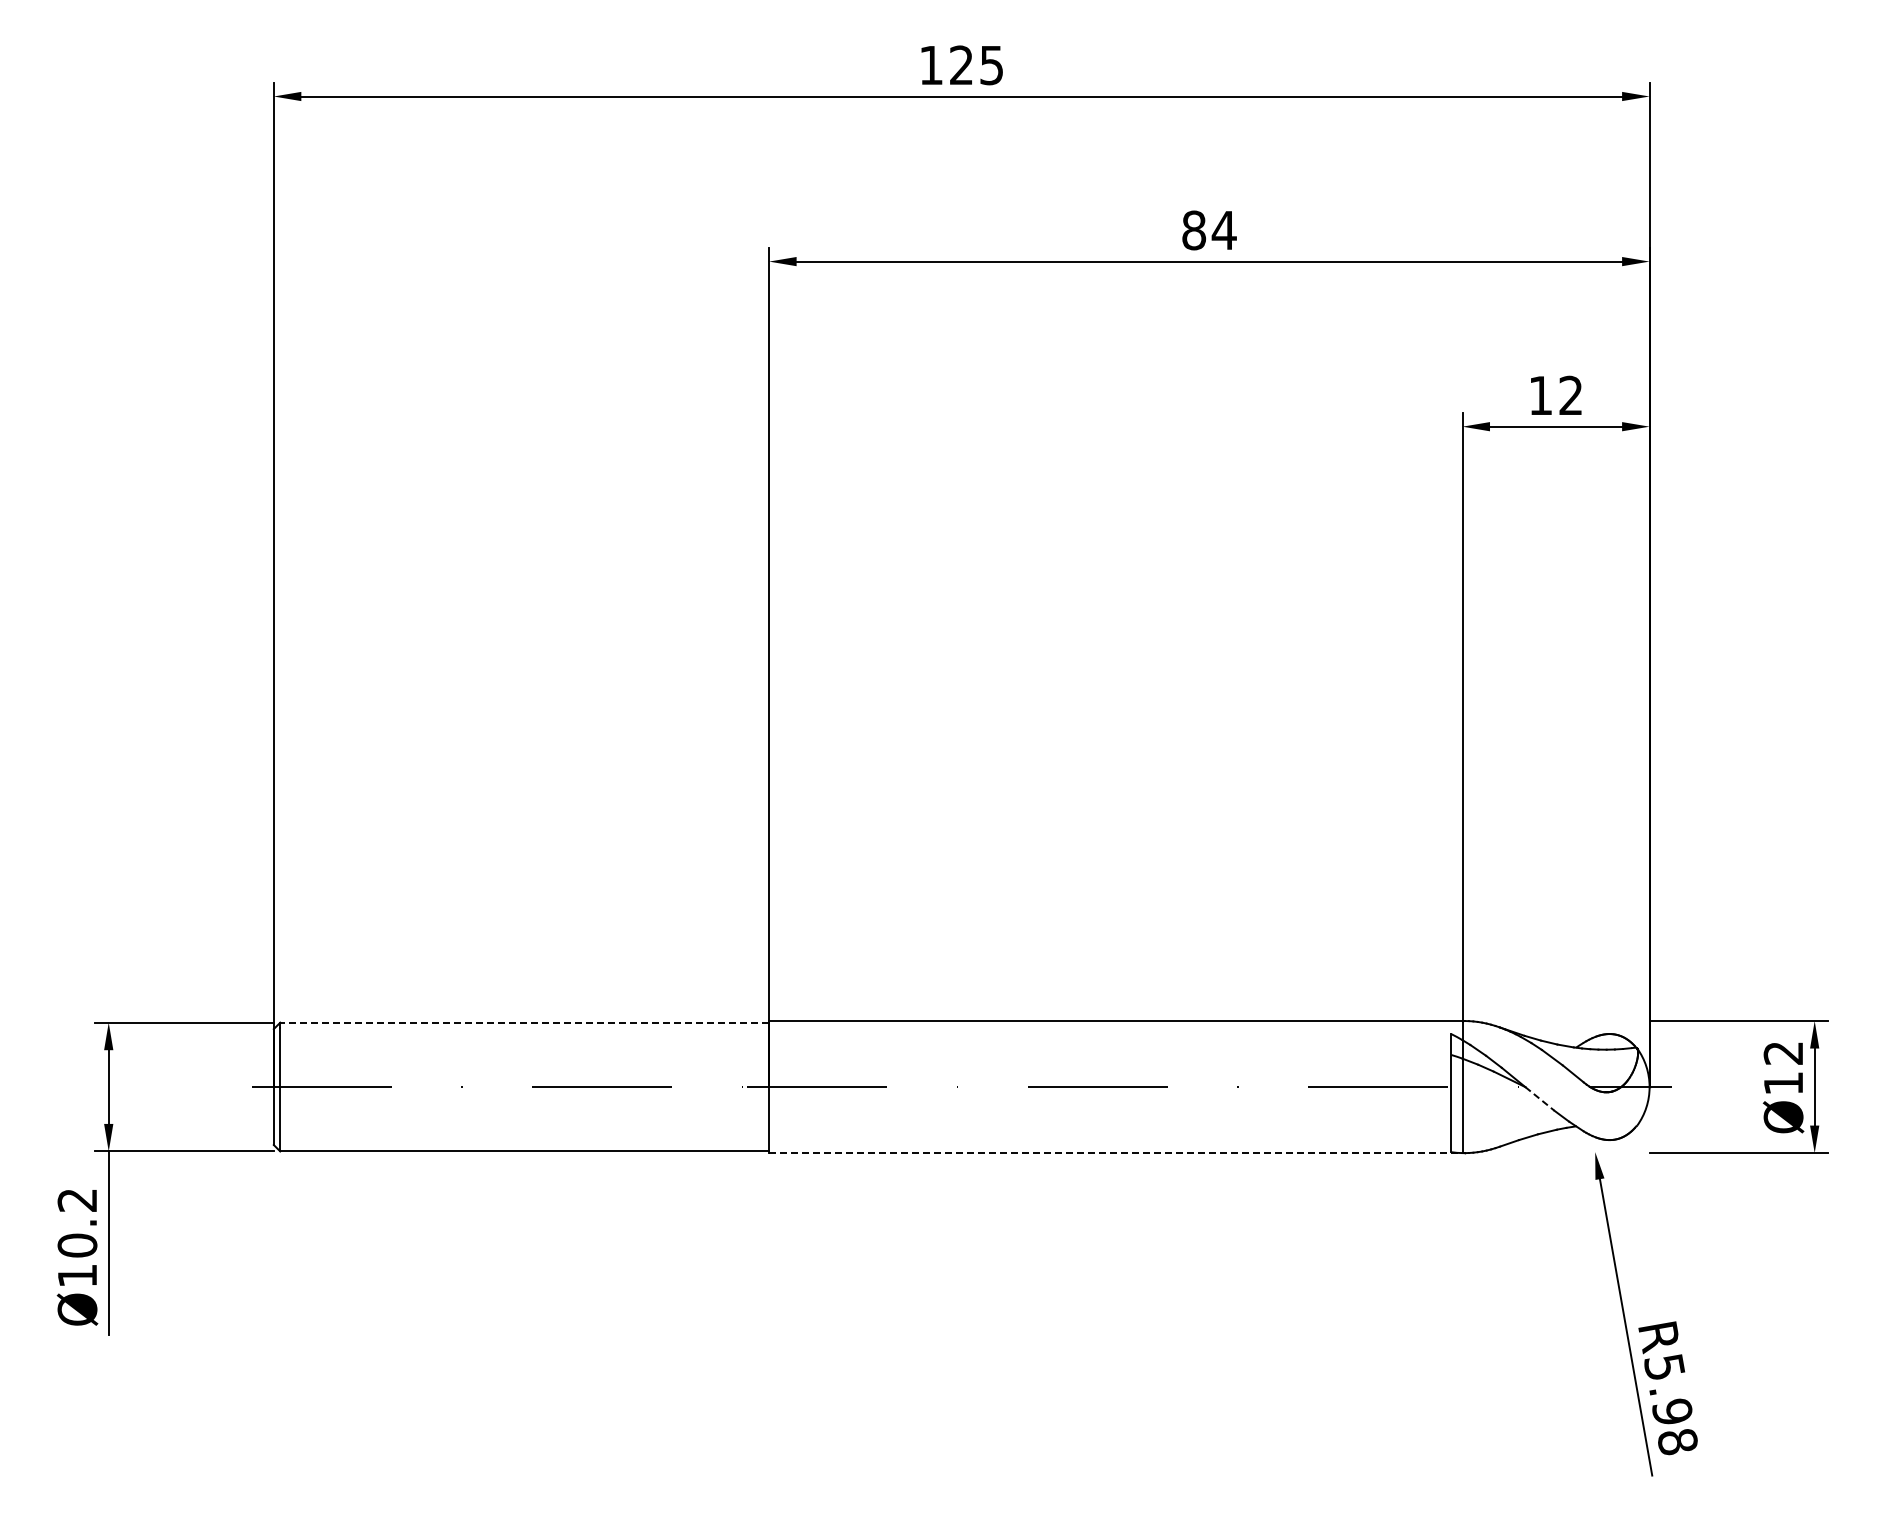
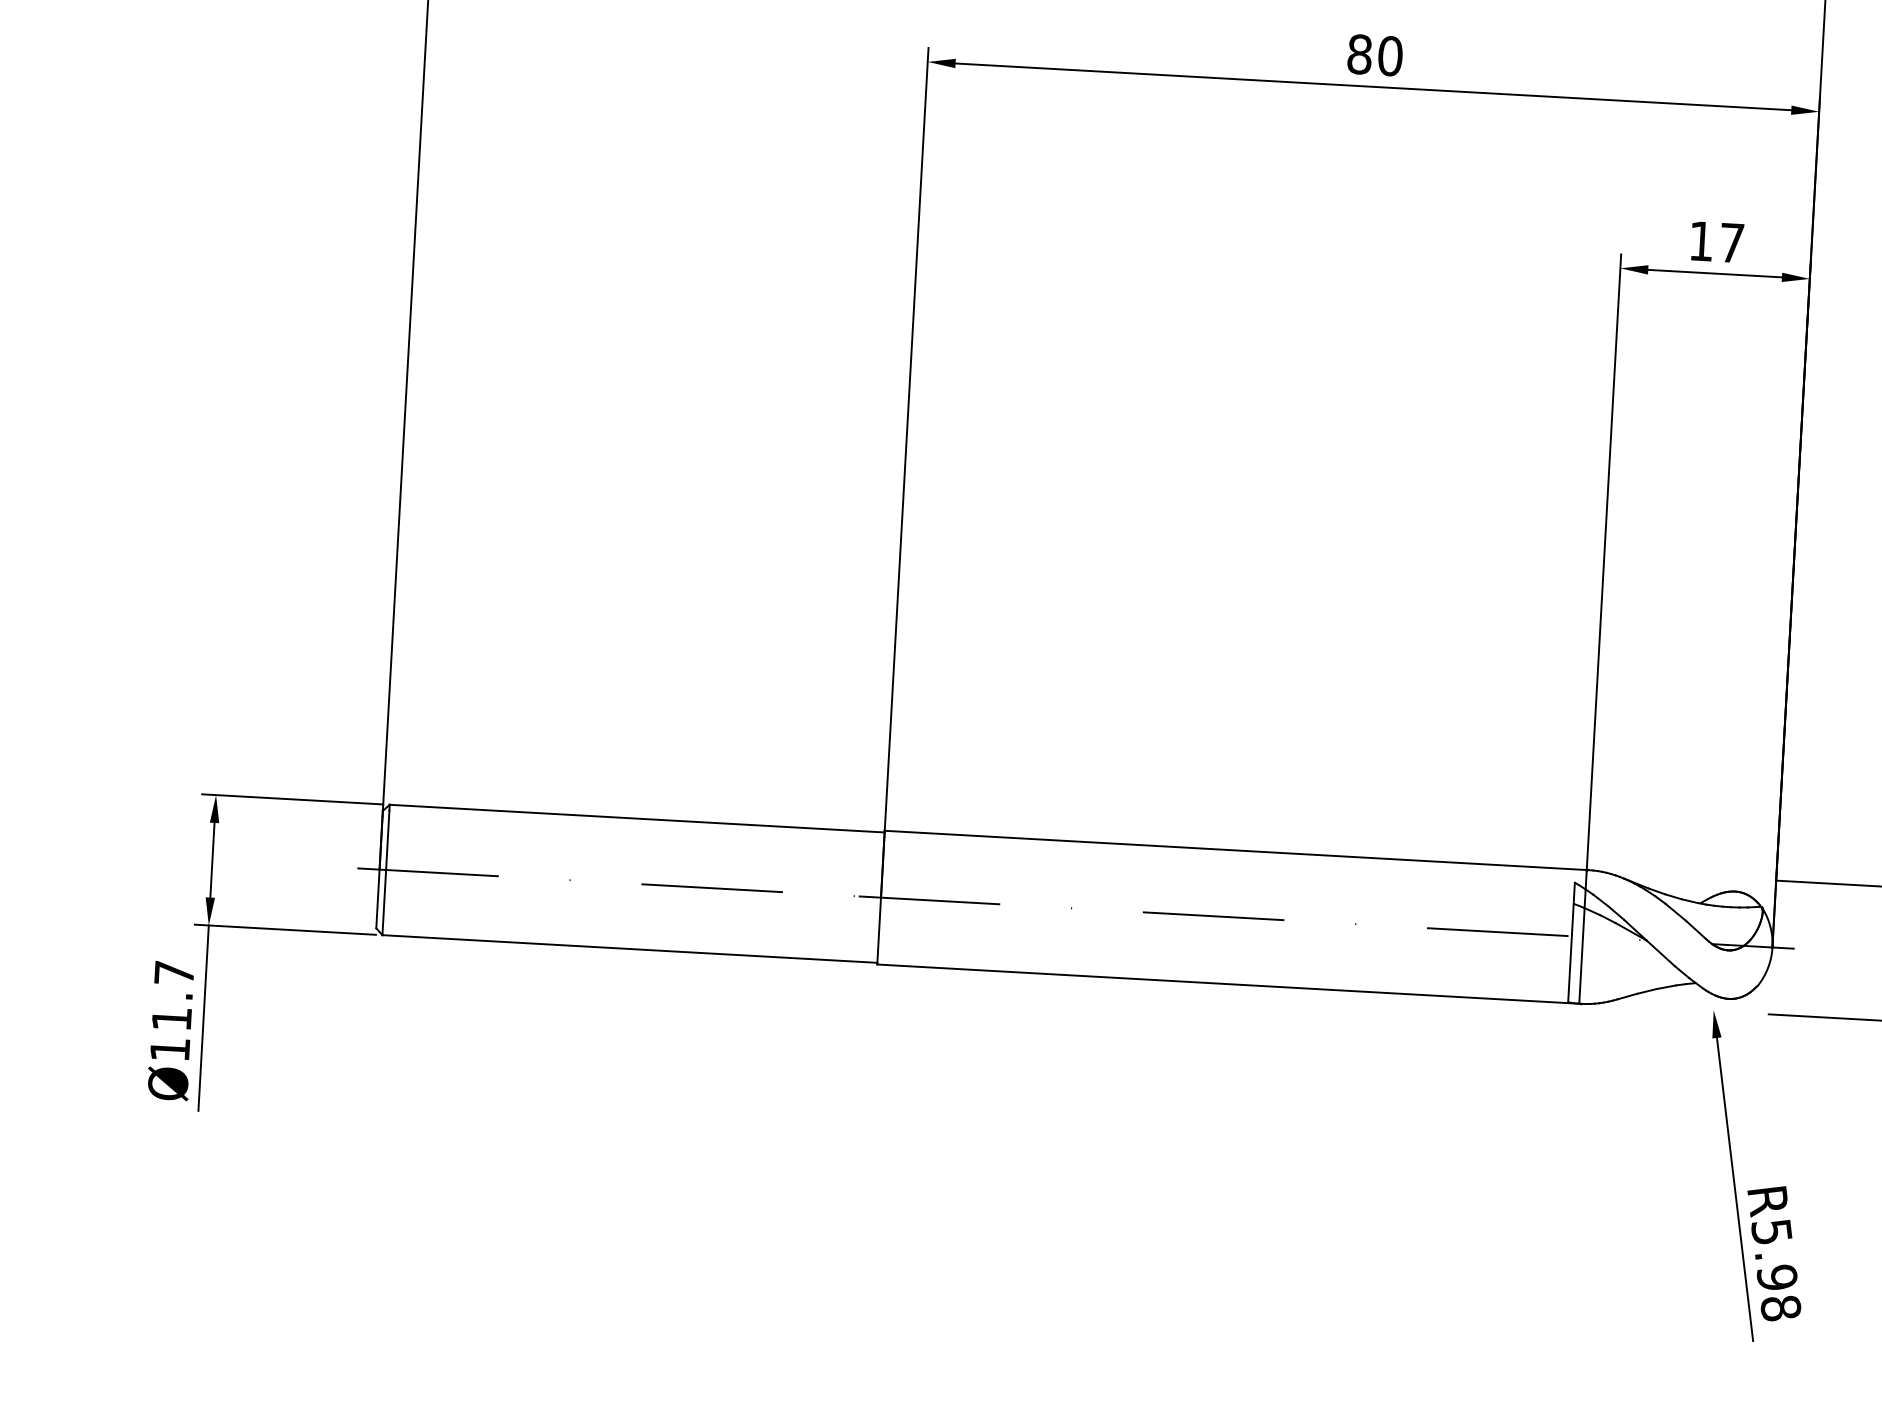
text: (1223, 230) -> (1389, 56), 84 -> 80
text: (1570, 394) -> (1731, 241), 12 -> 17
line: (524, 1022) -> (637, 818), dashed -> solid
line: (1539, 1098) -> (1660, 952), dashed -> solid
line: (1115, 1153) -> (1227, 984), dashed -> solid
text: (77, 1223) -> (173, 996), Ø10.2 -> Ø11.7

